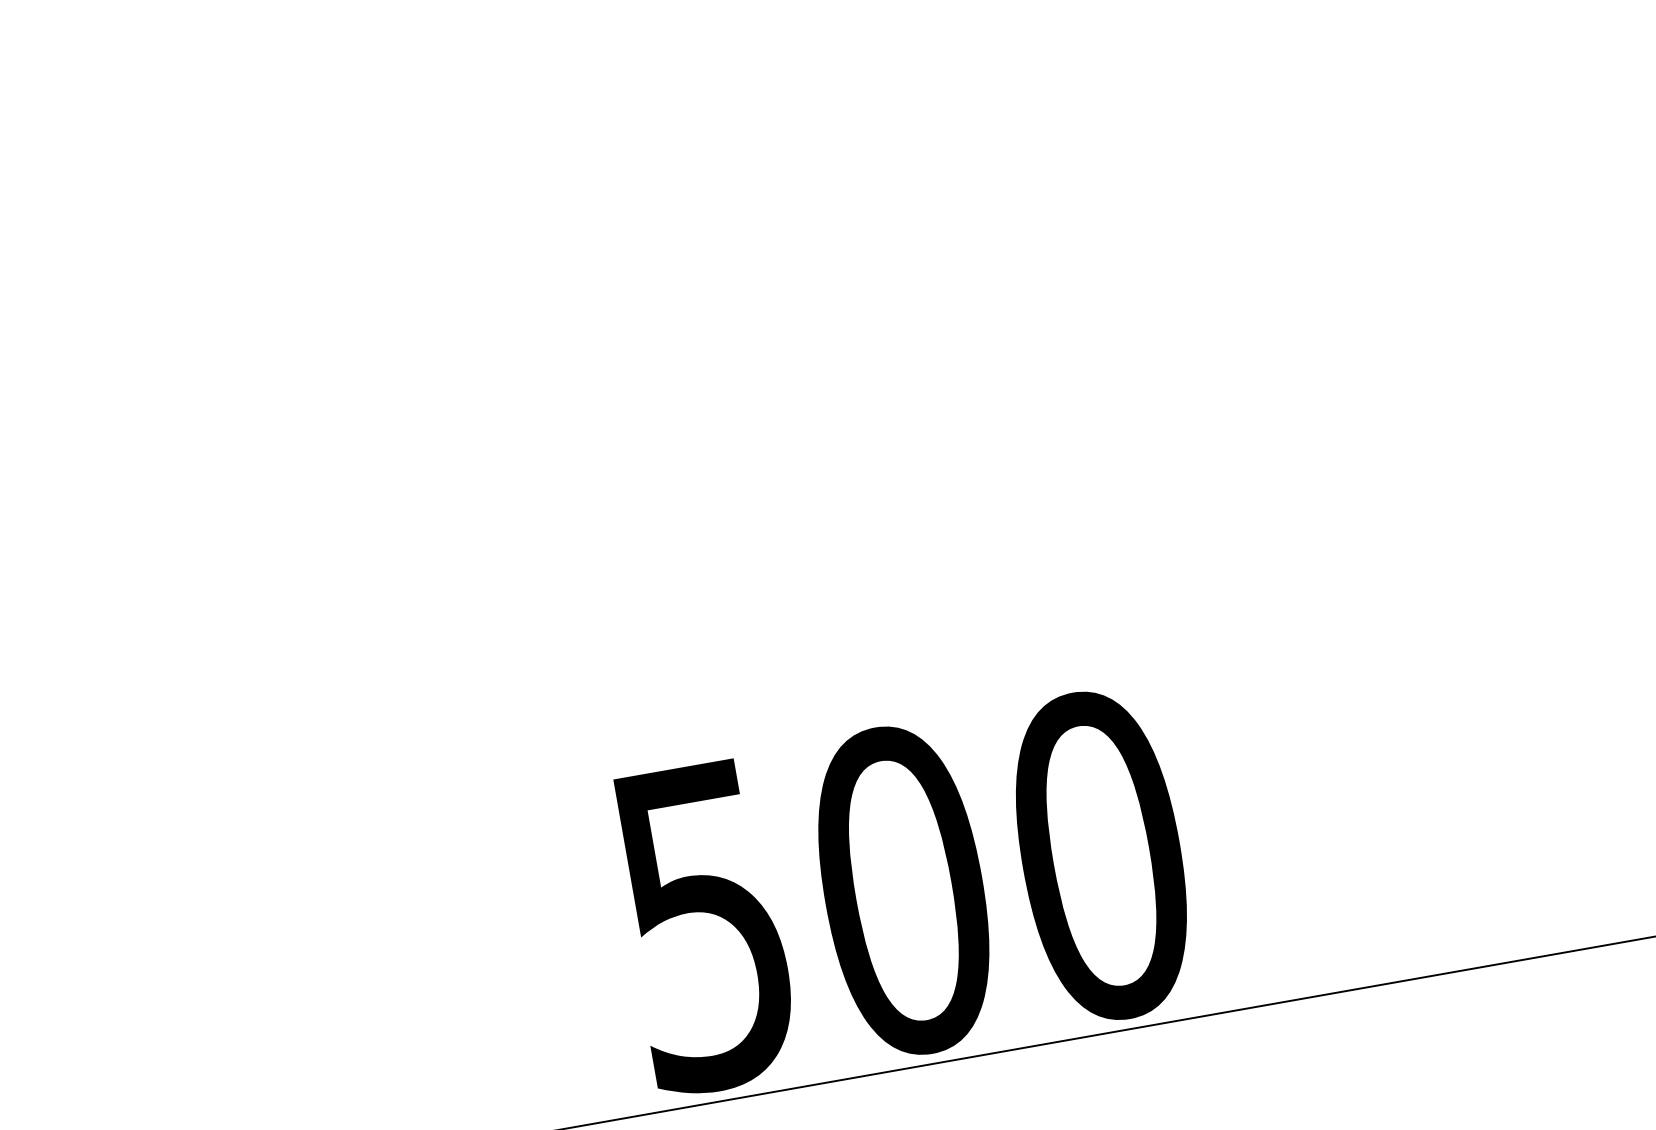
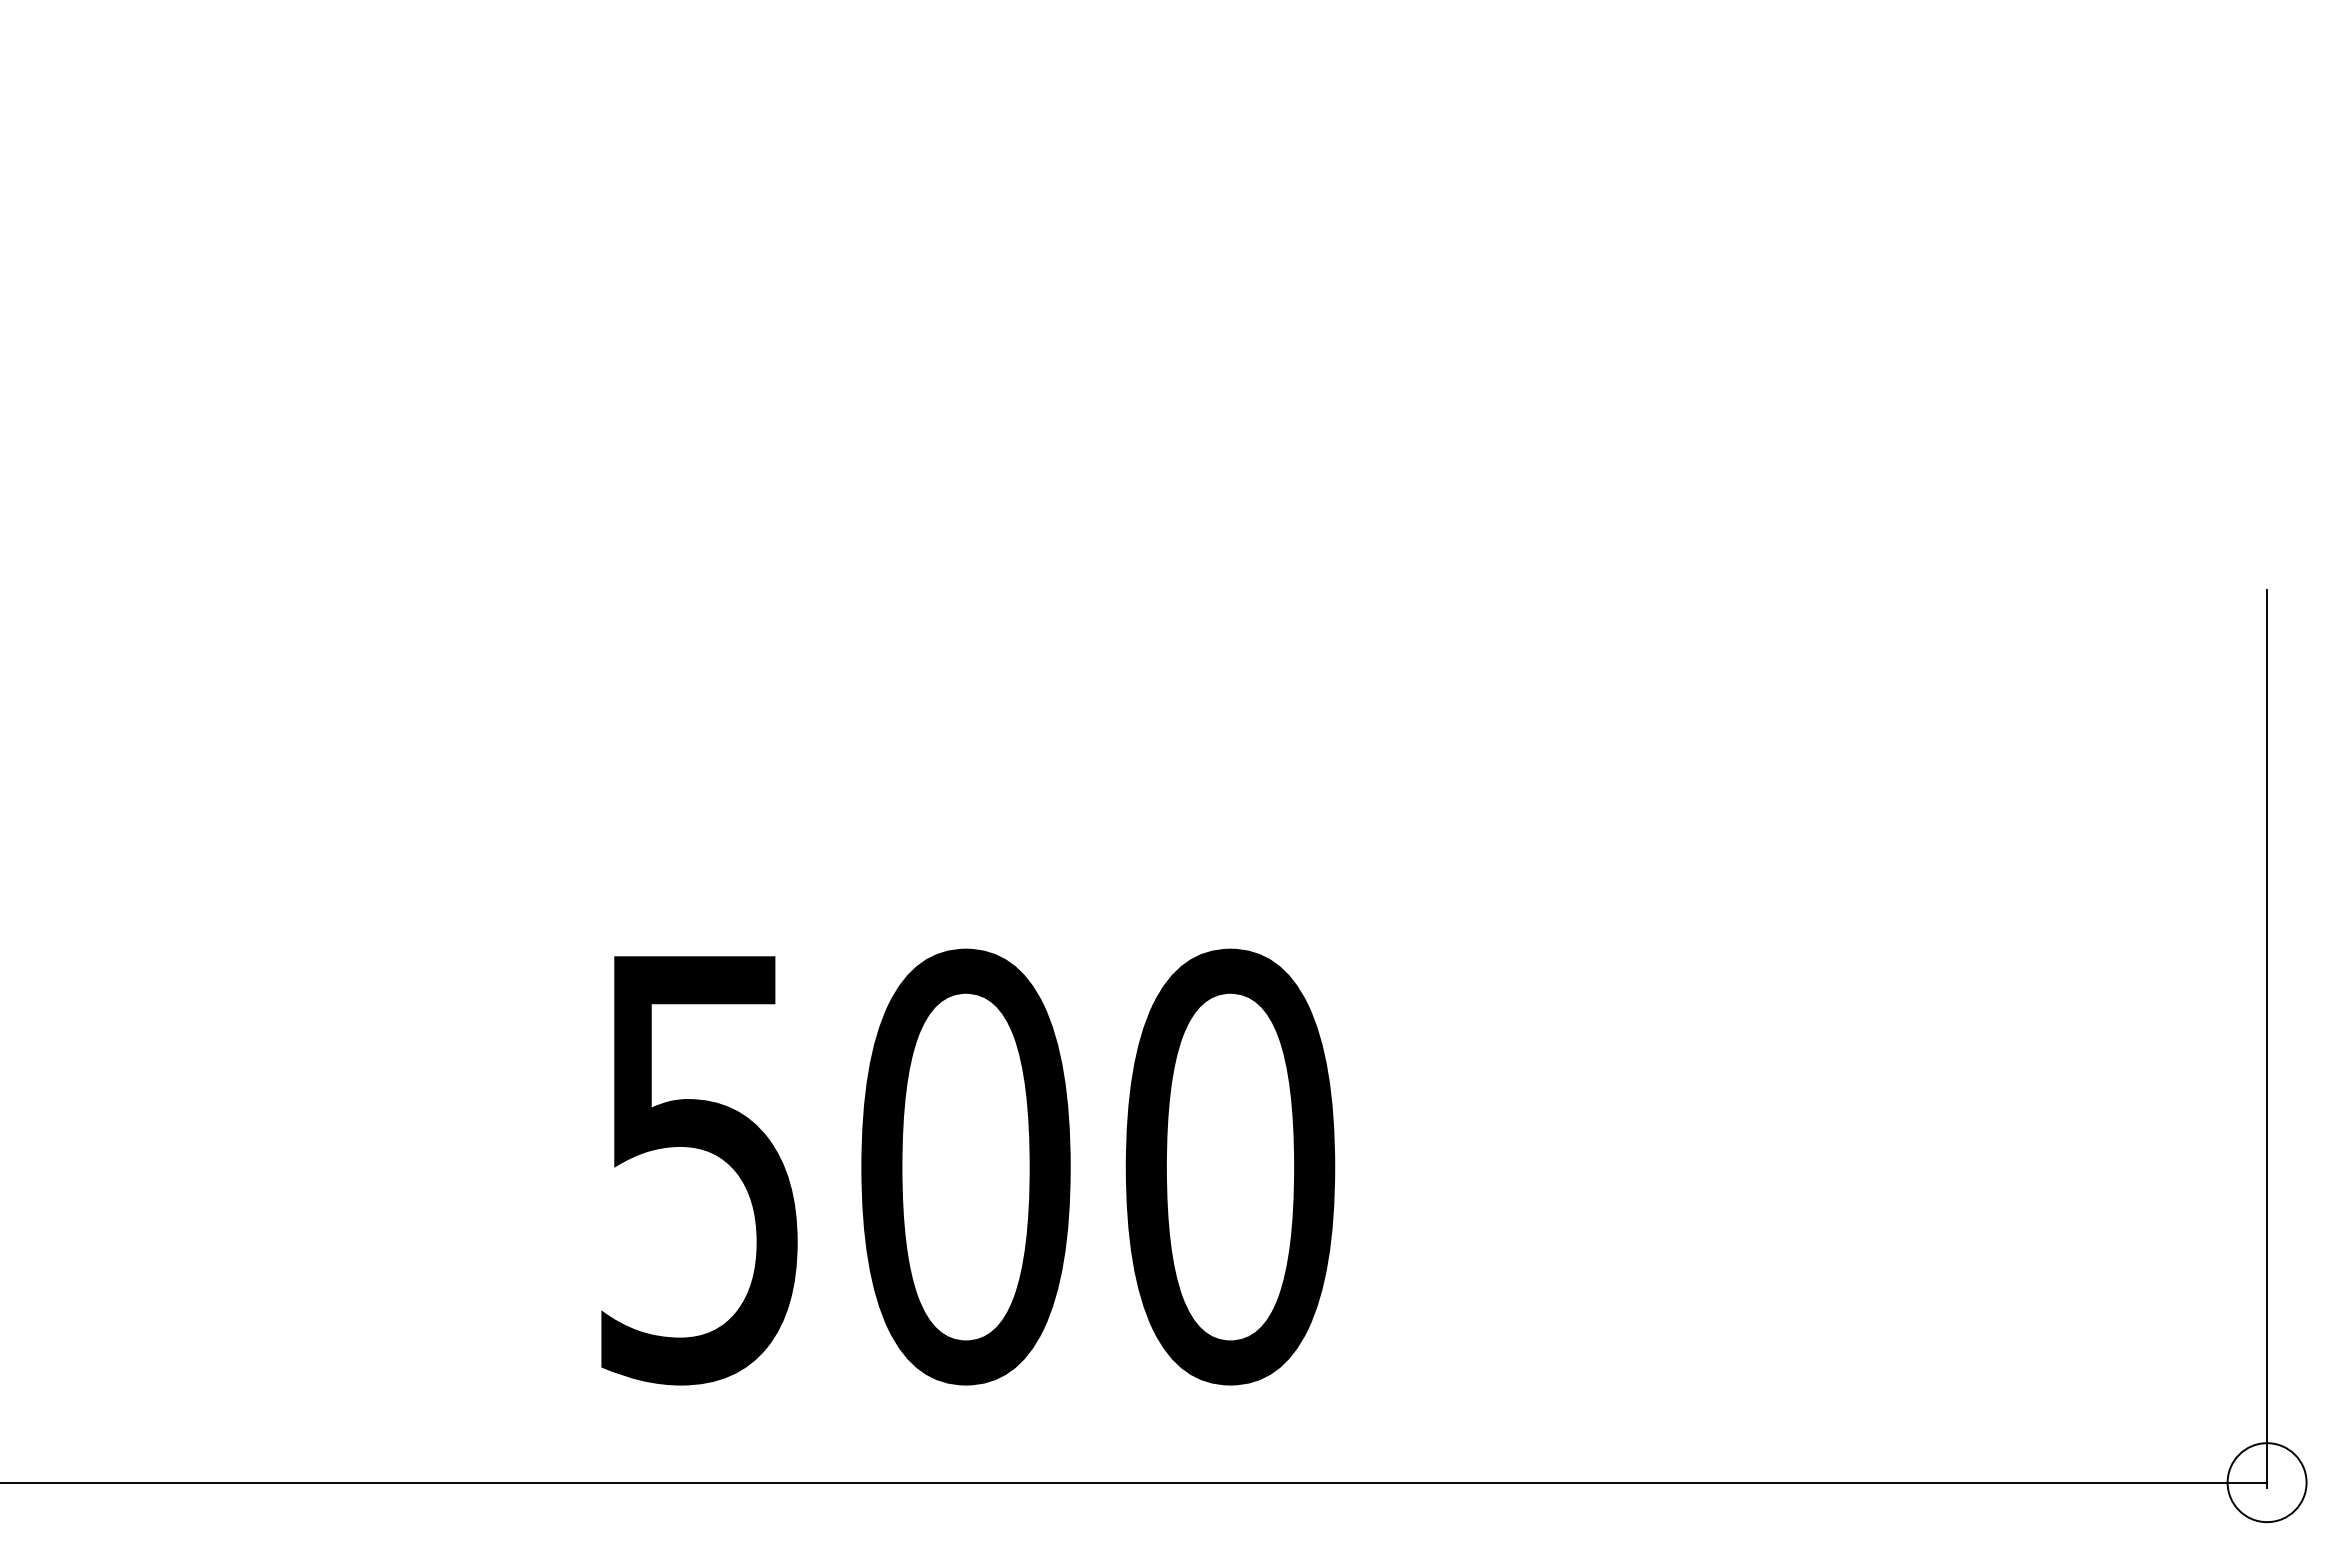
text: (905, 889) -> (968, 1166), moved

